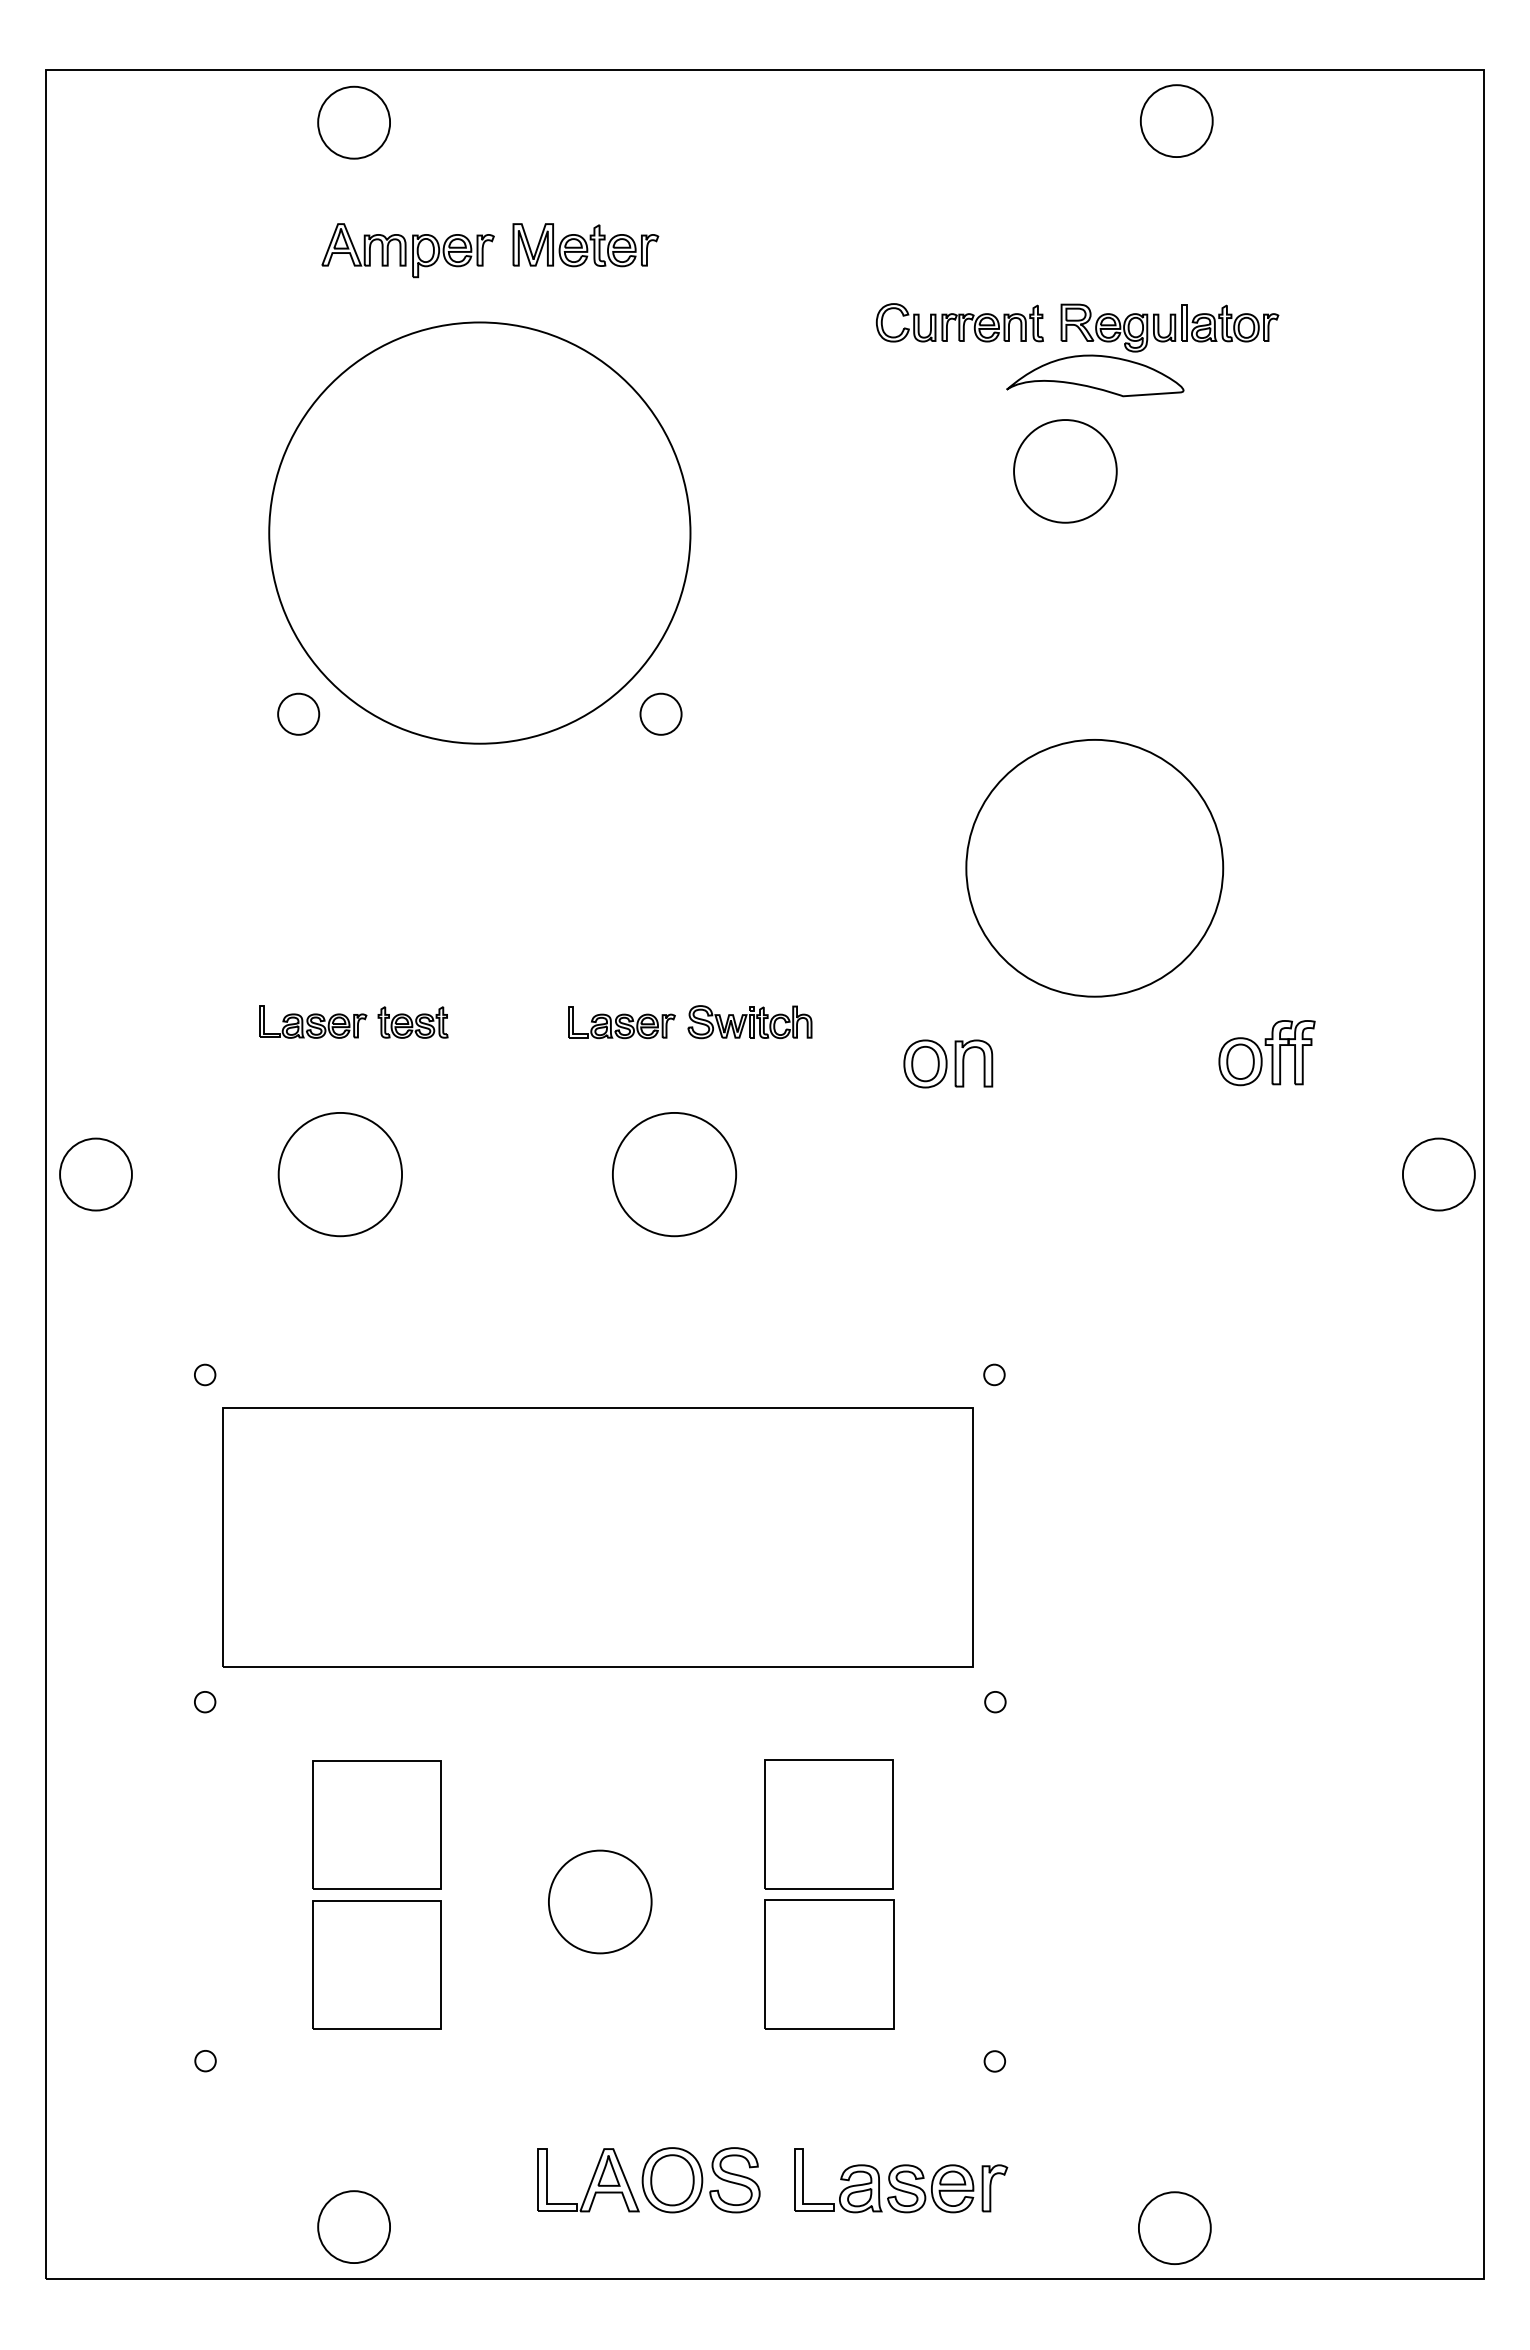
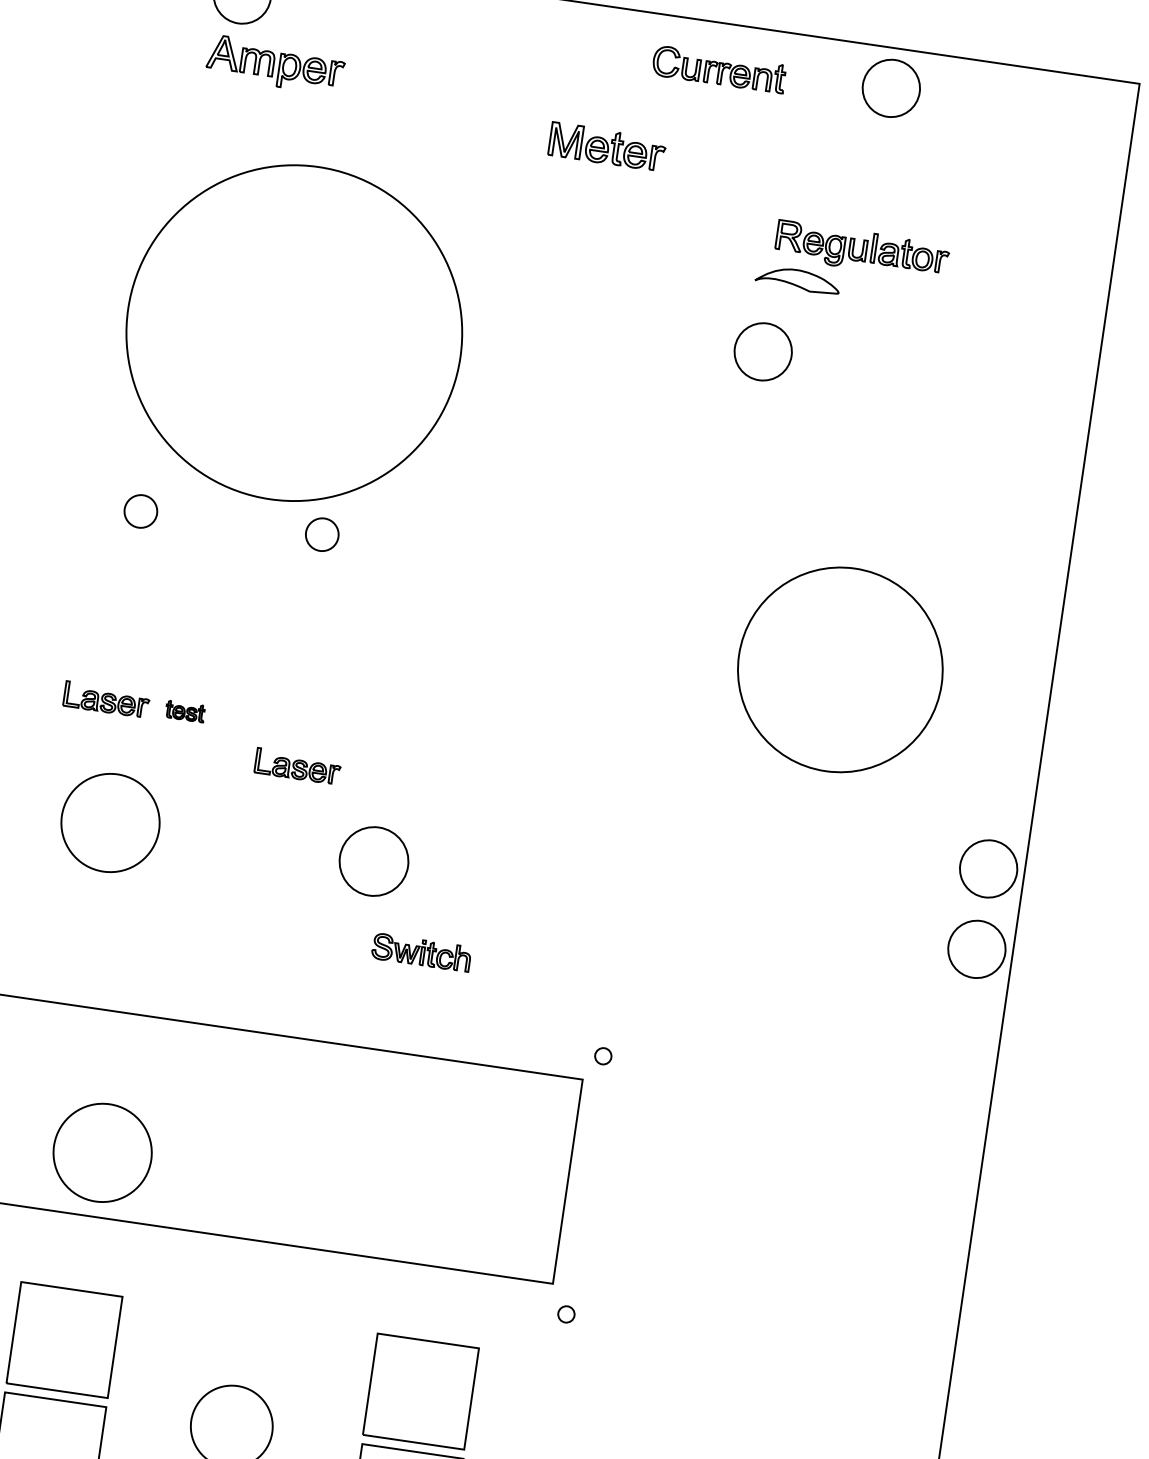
part: (585, 245) -> (607, 147), moved
part: (407, 250) -> (275, 64), moved
part: (959, 322) -> (719, 69), moved
part: (1095, 375) -> (798, 279), size x0.6
part: (1065, 471) -> (763, 351), size x0.7
part: (298, 713) -> (140, 510), moved
part: (660, 713) -> (321, 534), moved
part: (1094, 868) -> (840, 670), moved
part: (412, 1022) -> (184, 711), size x0.7
part: (621, 1022) -> (297, 766), moved
part: (749, 1022) -> (421, 952), moved
part: (1266, 1053) -> (854, 834), removed
part: (948, 1063) -> (602, 805), removed
part: (1438, 1072) -> (988, 868), added
part: (674, 1174) -> (374, 861), size x0.7
part: (389, 1585) -> (101, 1152), added

